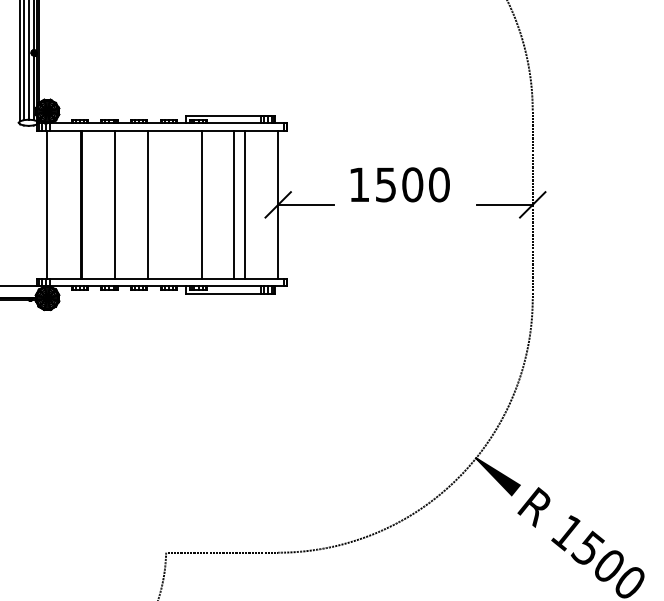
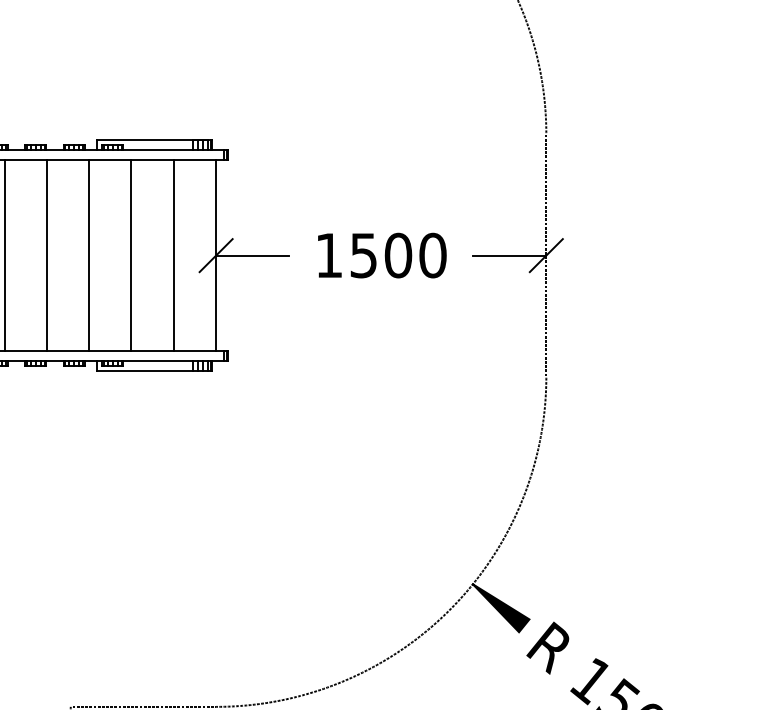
text: (399, 184) -> (381, 255), moved
line: (202, 204) -> (89, 255), moved
line: (233, 204) -> (130, 255), moved

